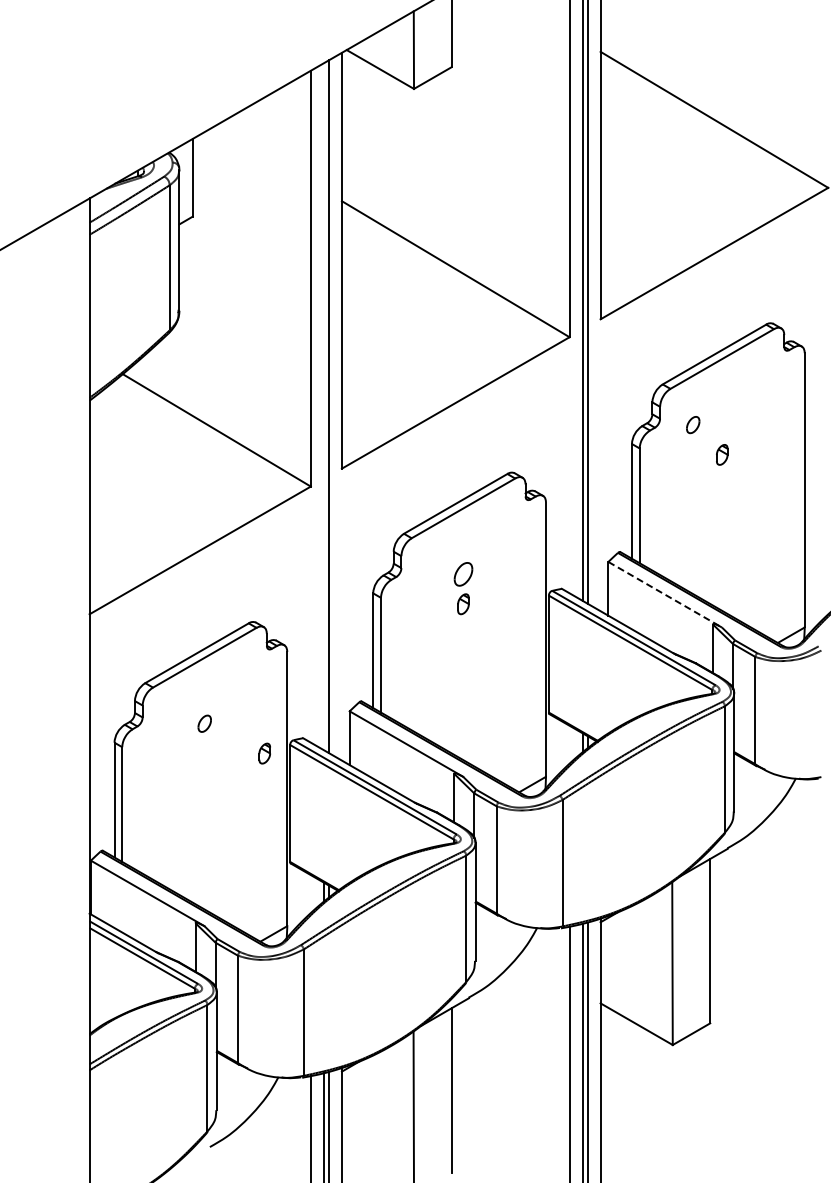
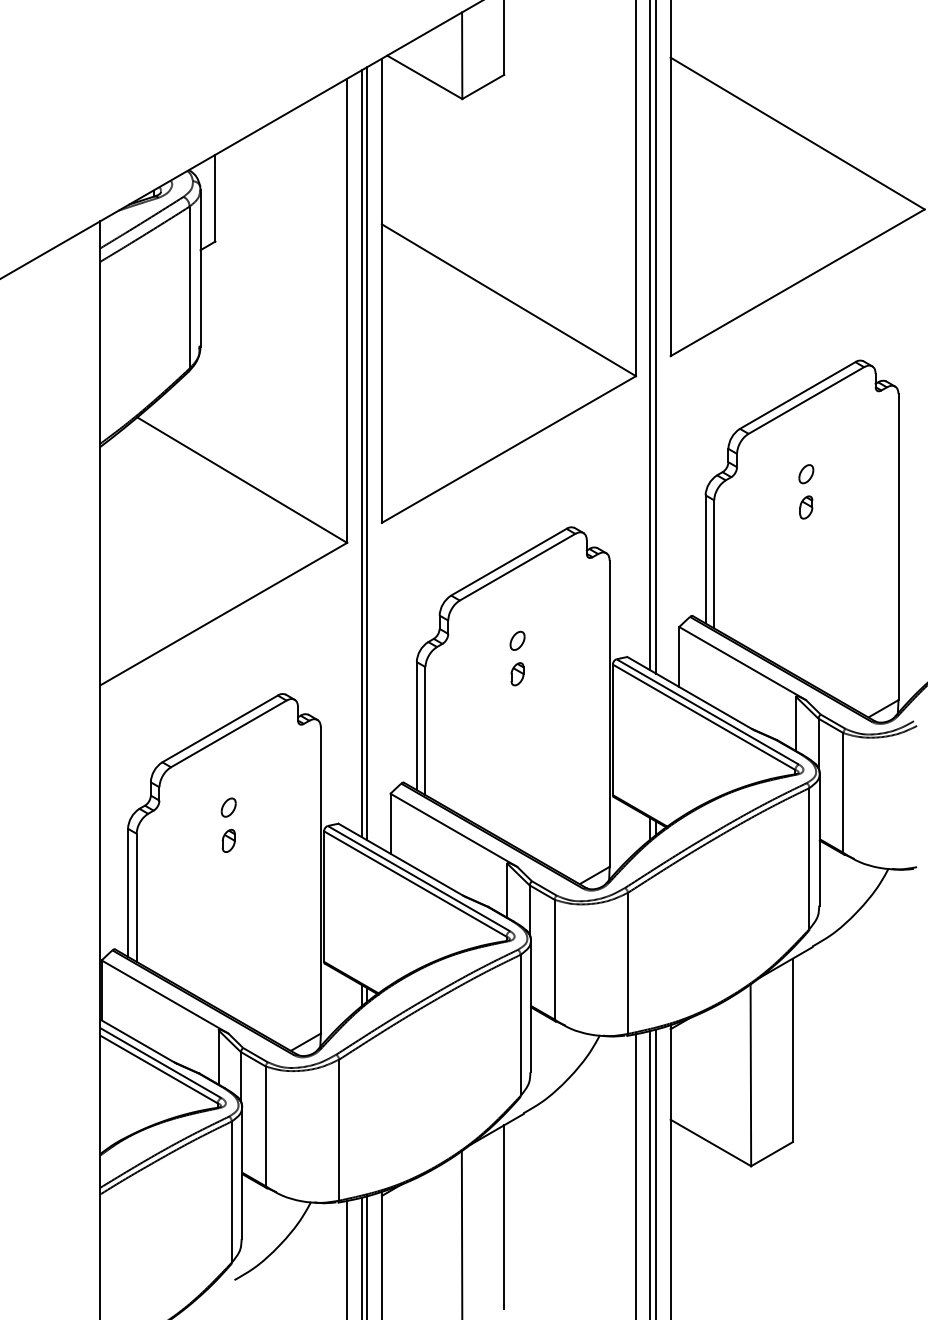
line: (323, 406) -> (361, 453), added
part: (693, 425) -> (806, 474), moved
part: (463, 574) -> (517, 641), size x0.71
line: (665, 594) -> (743, 663), dashed -> solid
part: (264, 753) -> (228, 840), moved

